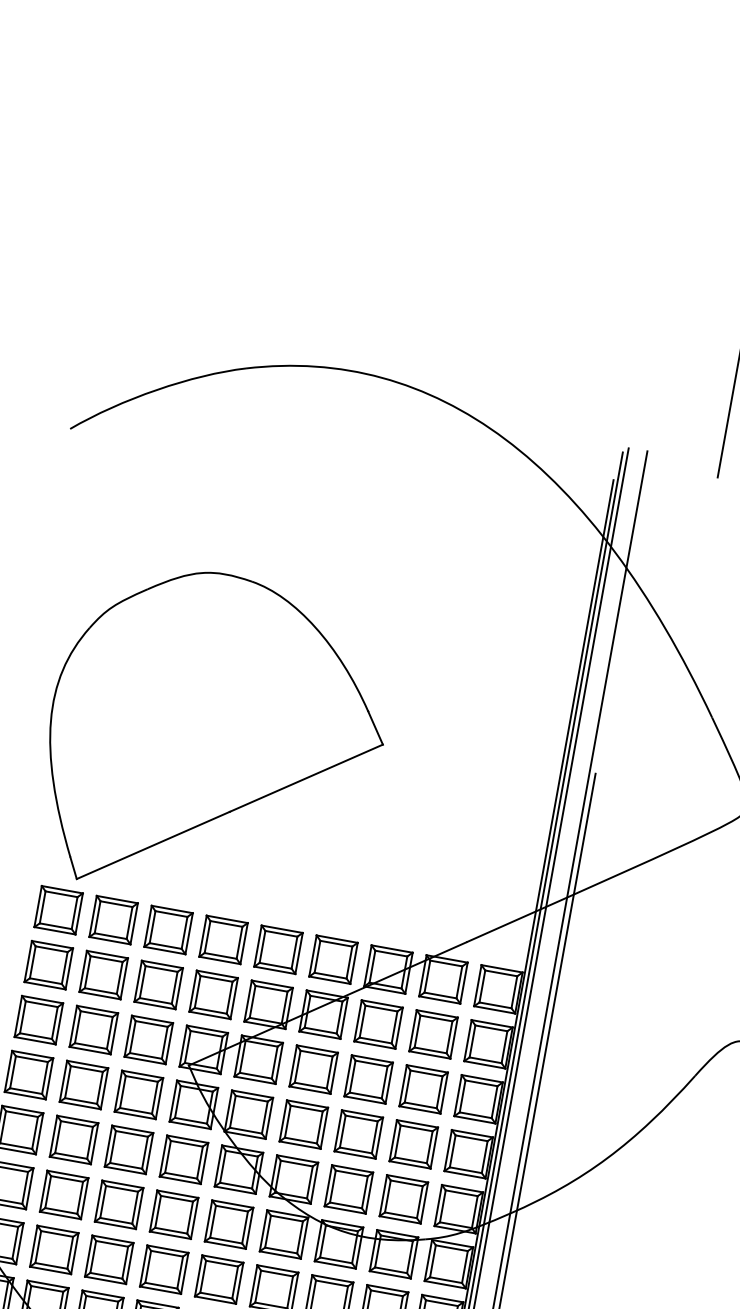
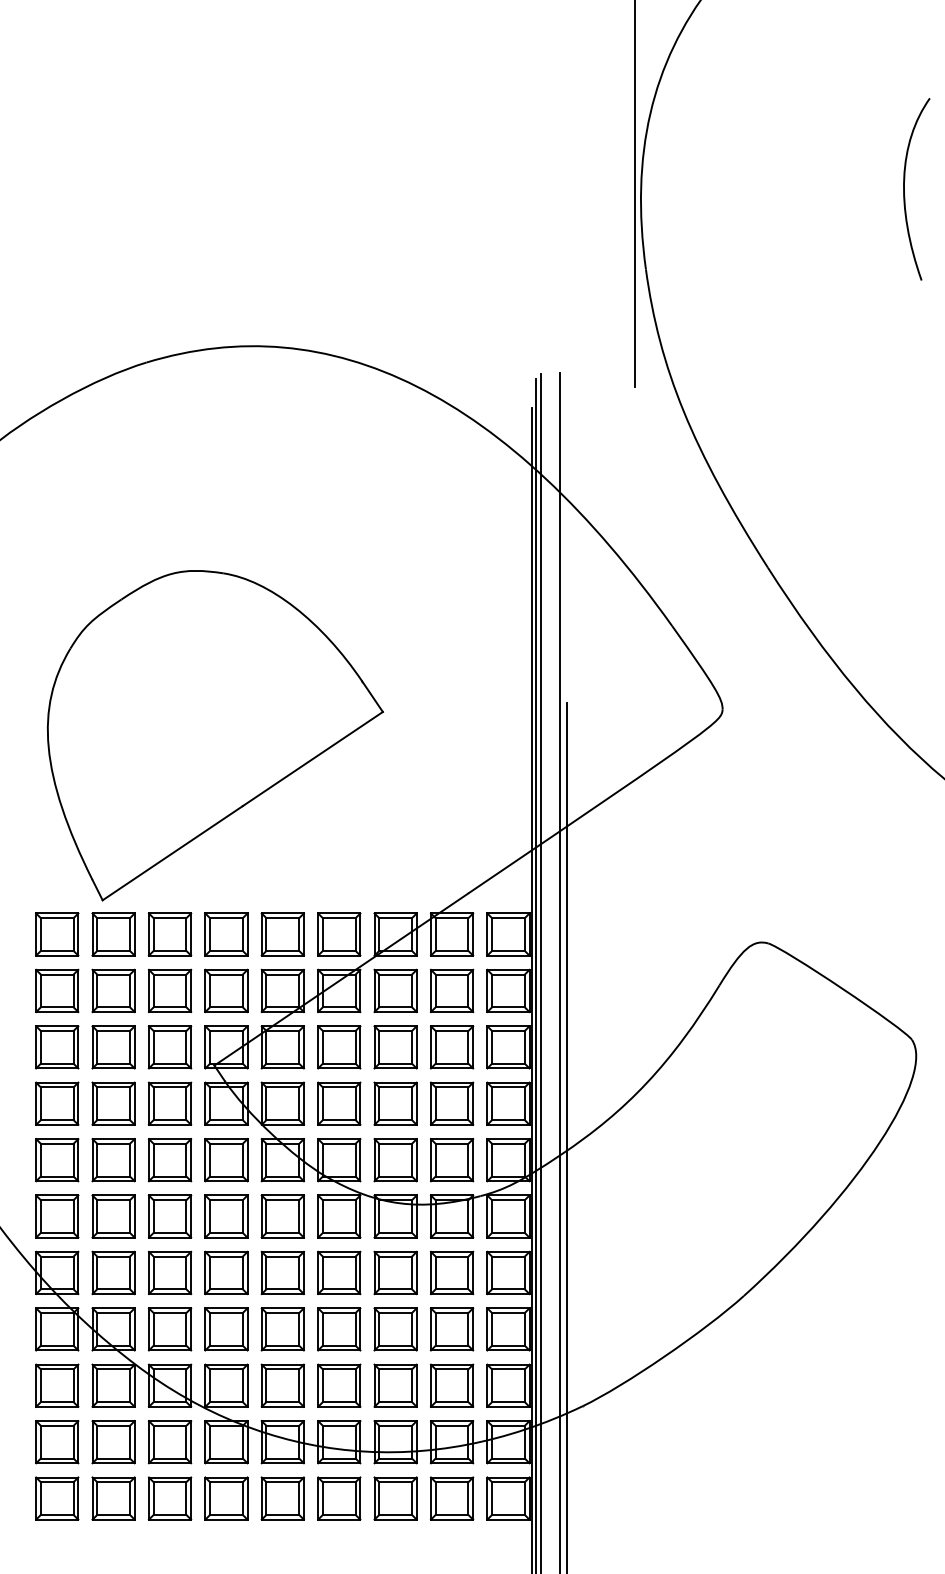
part: (214, 738) -> (214, 735), moved

